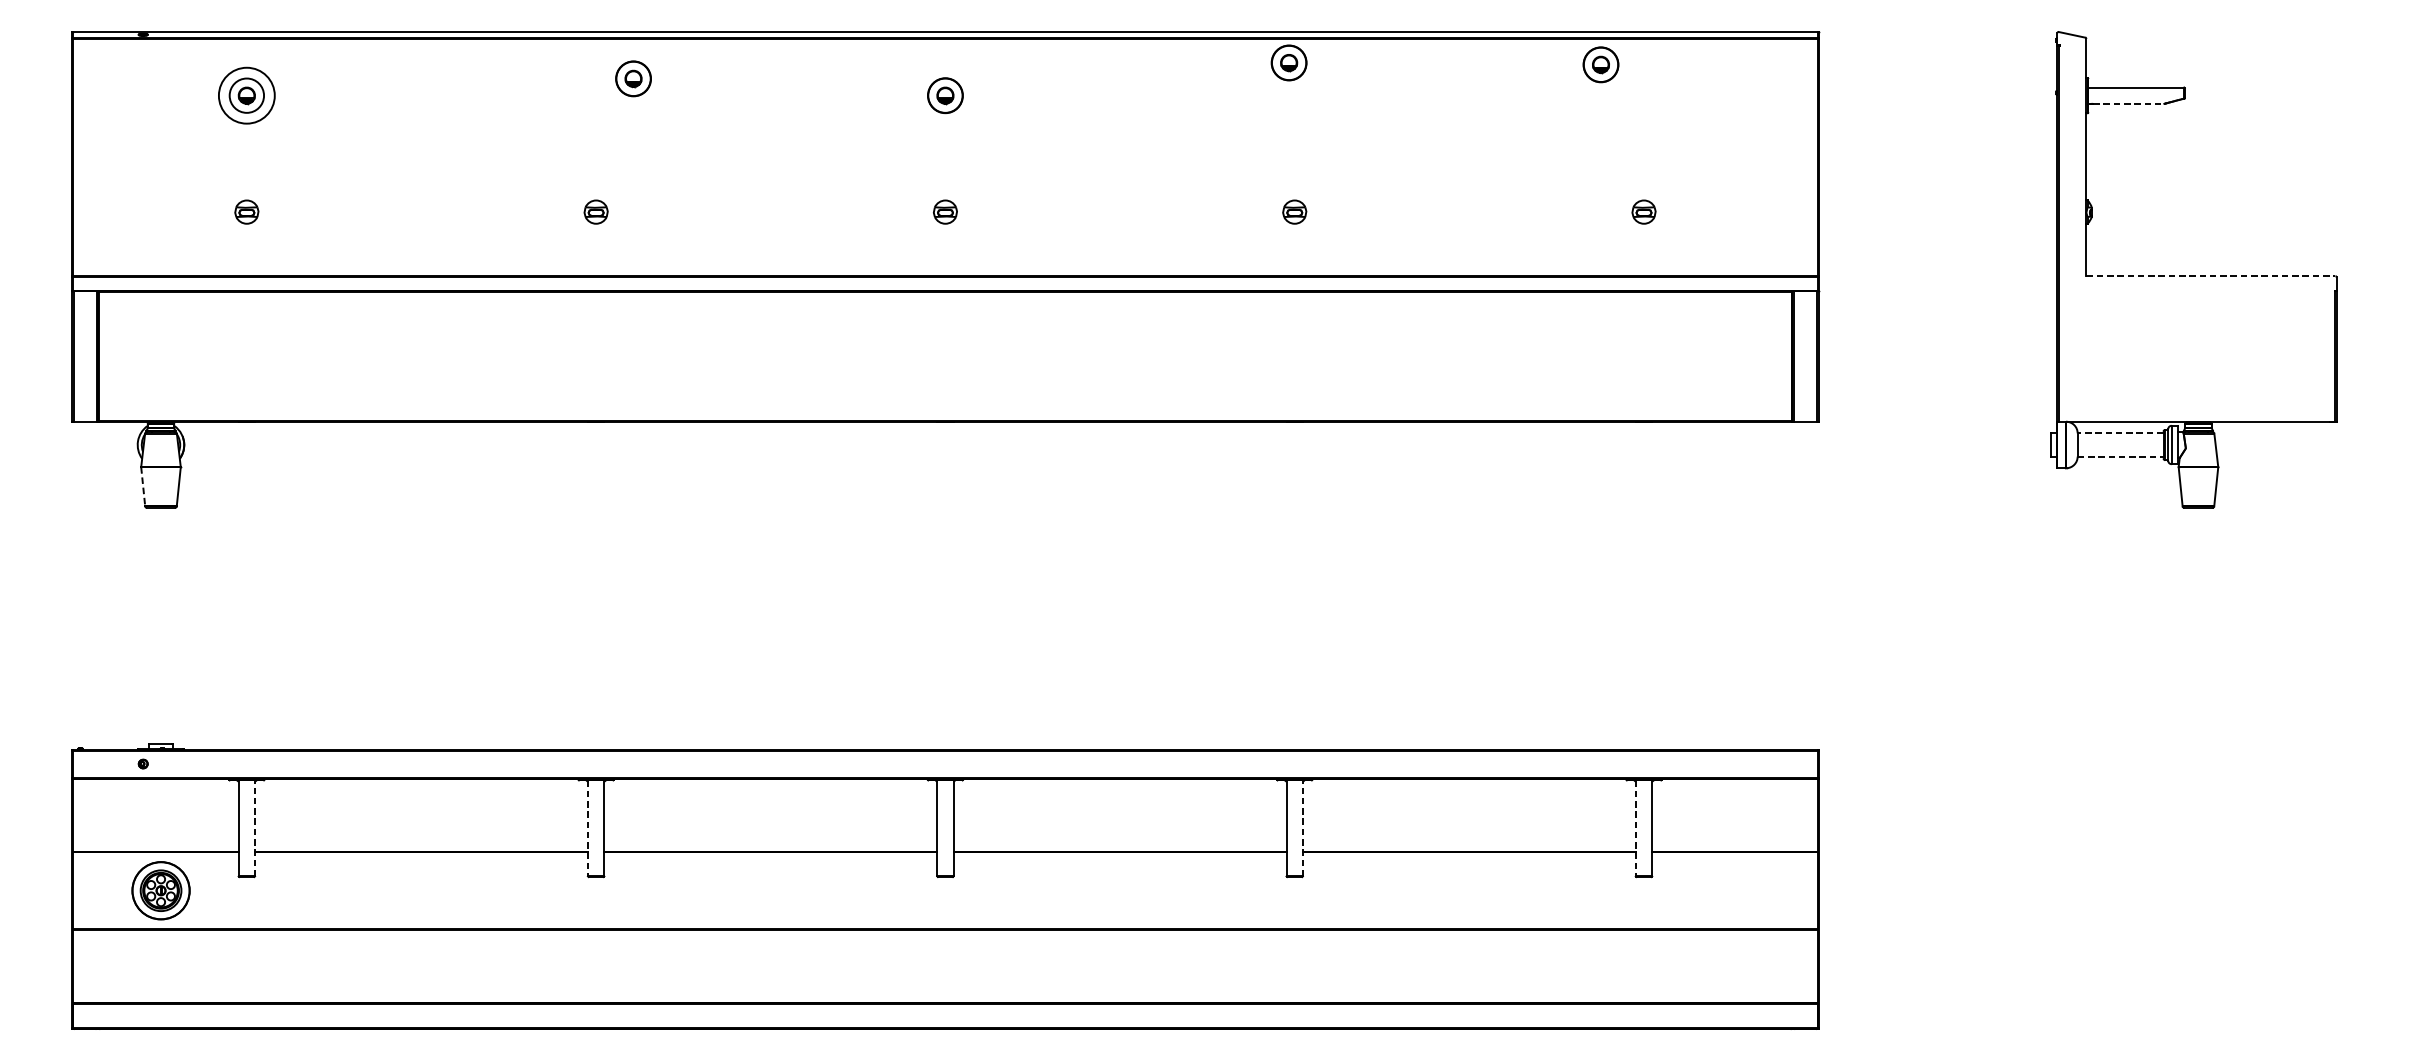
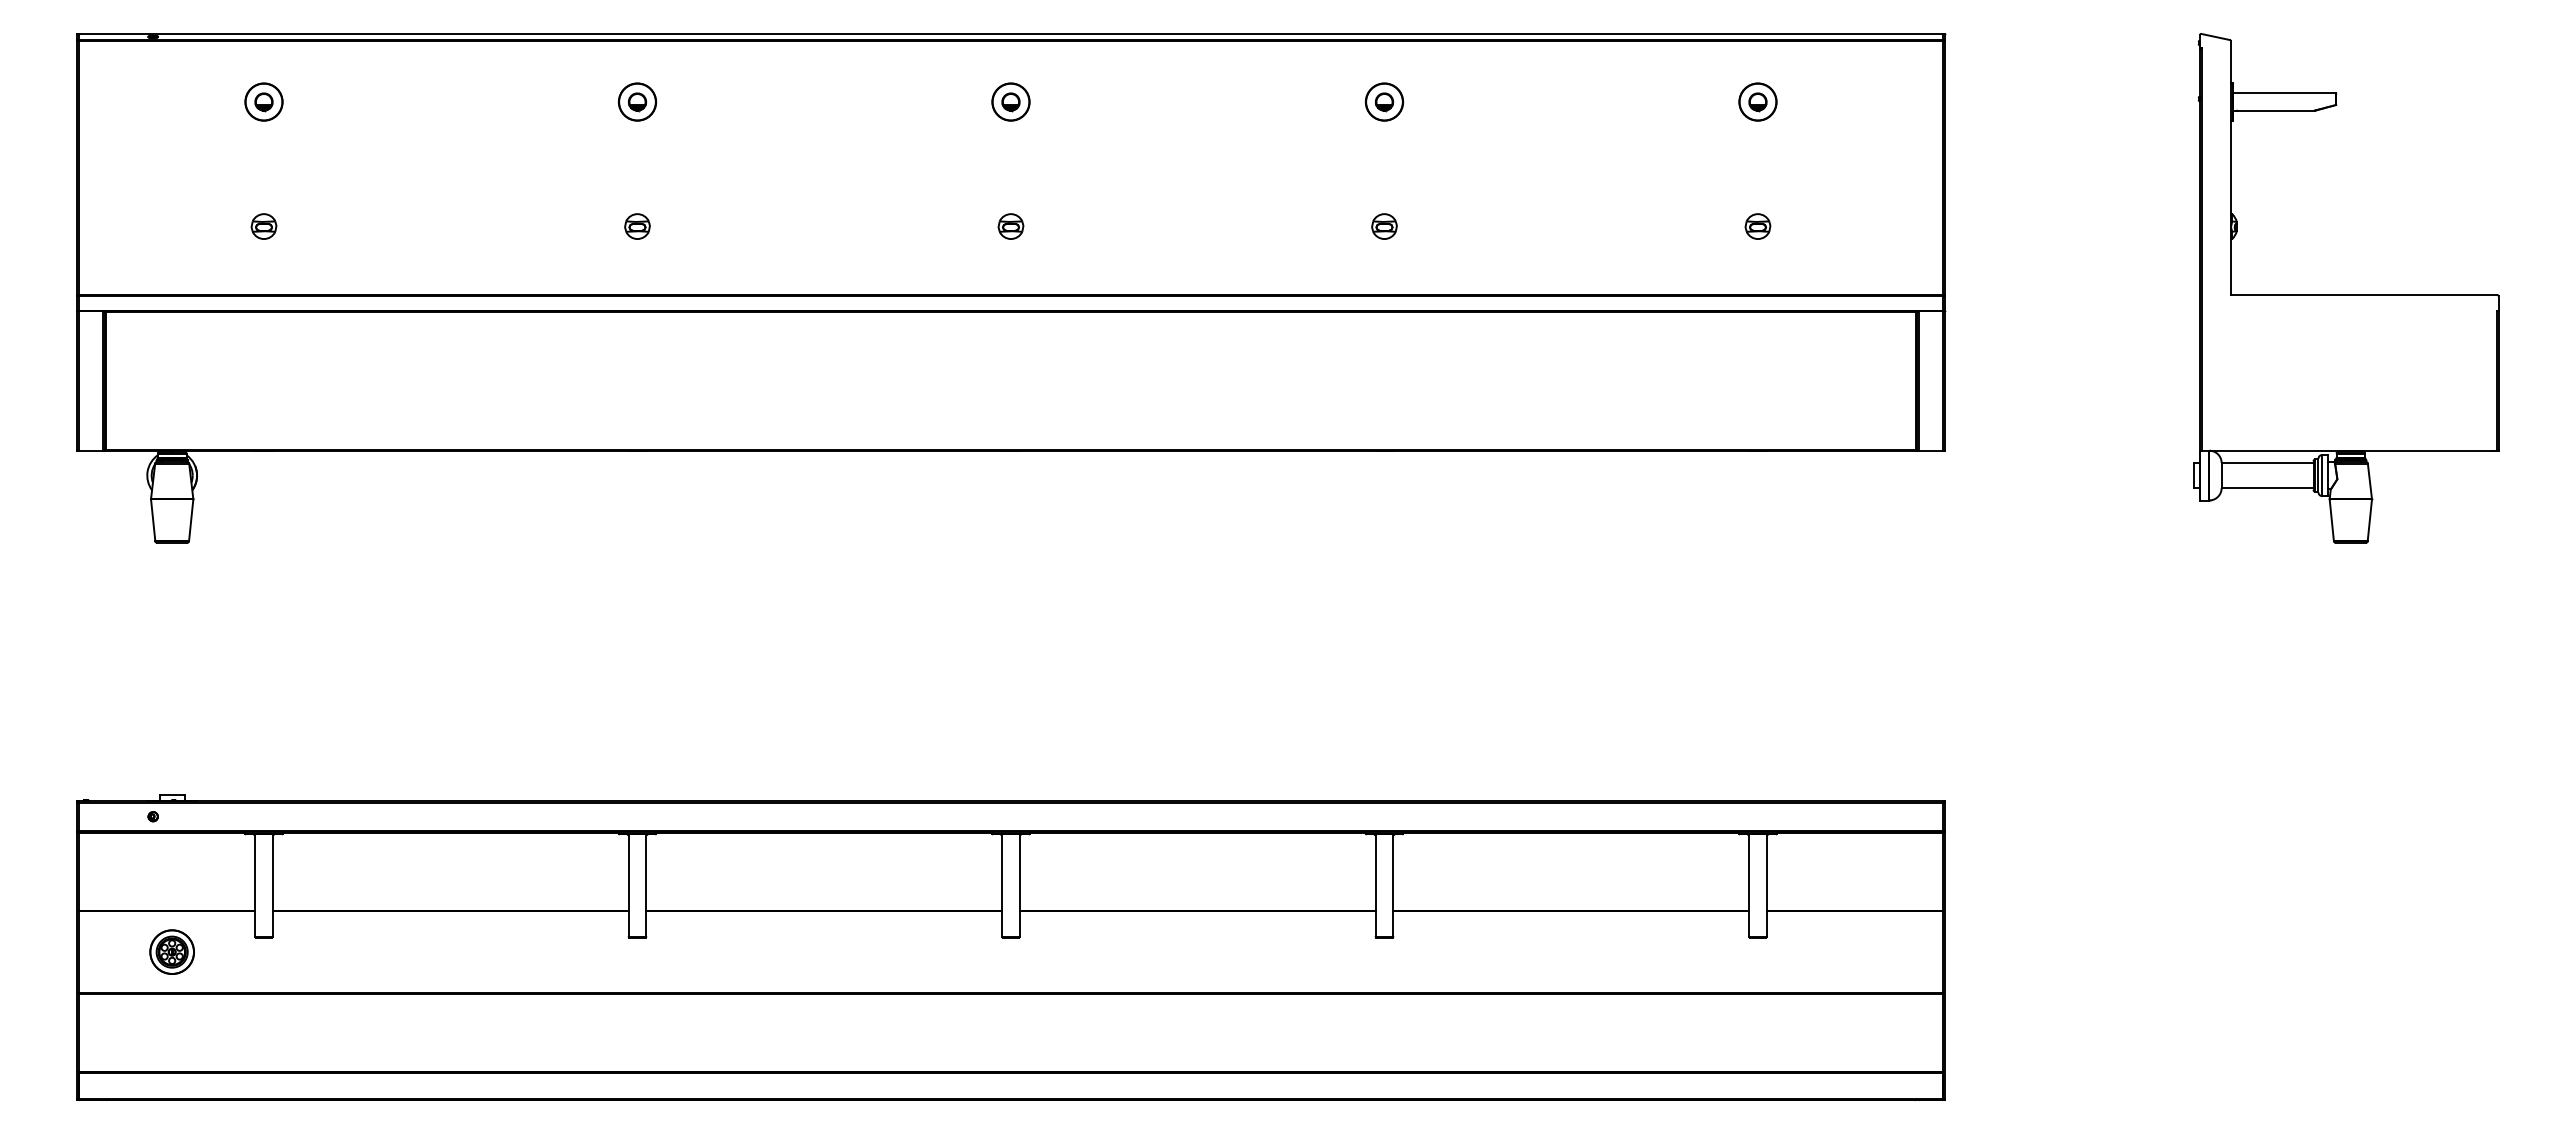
part: (1288, 62) -> (1383, 101), moved
part: (1600, 64) -> (1757, 101), moved
part: (633, 78) -> (637, 101), moved
circle: (246, 95) -> (263, 101), size x0.62
line: (2128, 103) -> (2276, 110), dashed -> solid
line: (2211, 276) -> (2364, 295), dashed -> solid
line: (2120, 433) -> (2267, 463), dashed -> solid
line: (2120, 457) -> (2267, 488), dashed -> solid
line: (143, 487) -> (153, 520), dashed -> solid
line: (254, 828) -> (272, 885), dashed -> solid
line: (1303, 828) -> (1393, 885), dashed -> solid
line: (587, 829) -> (628, 886), dashed -> solid
line: (1636, 829) -> (1749, 886), dashed -> solid
part: (160, 890) -> (171, 951), size x0.71

